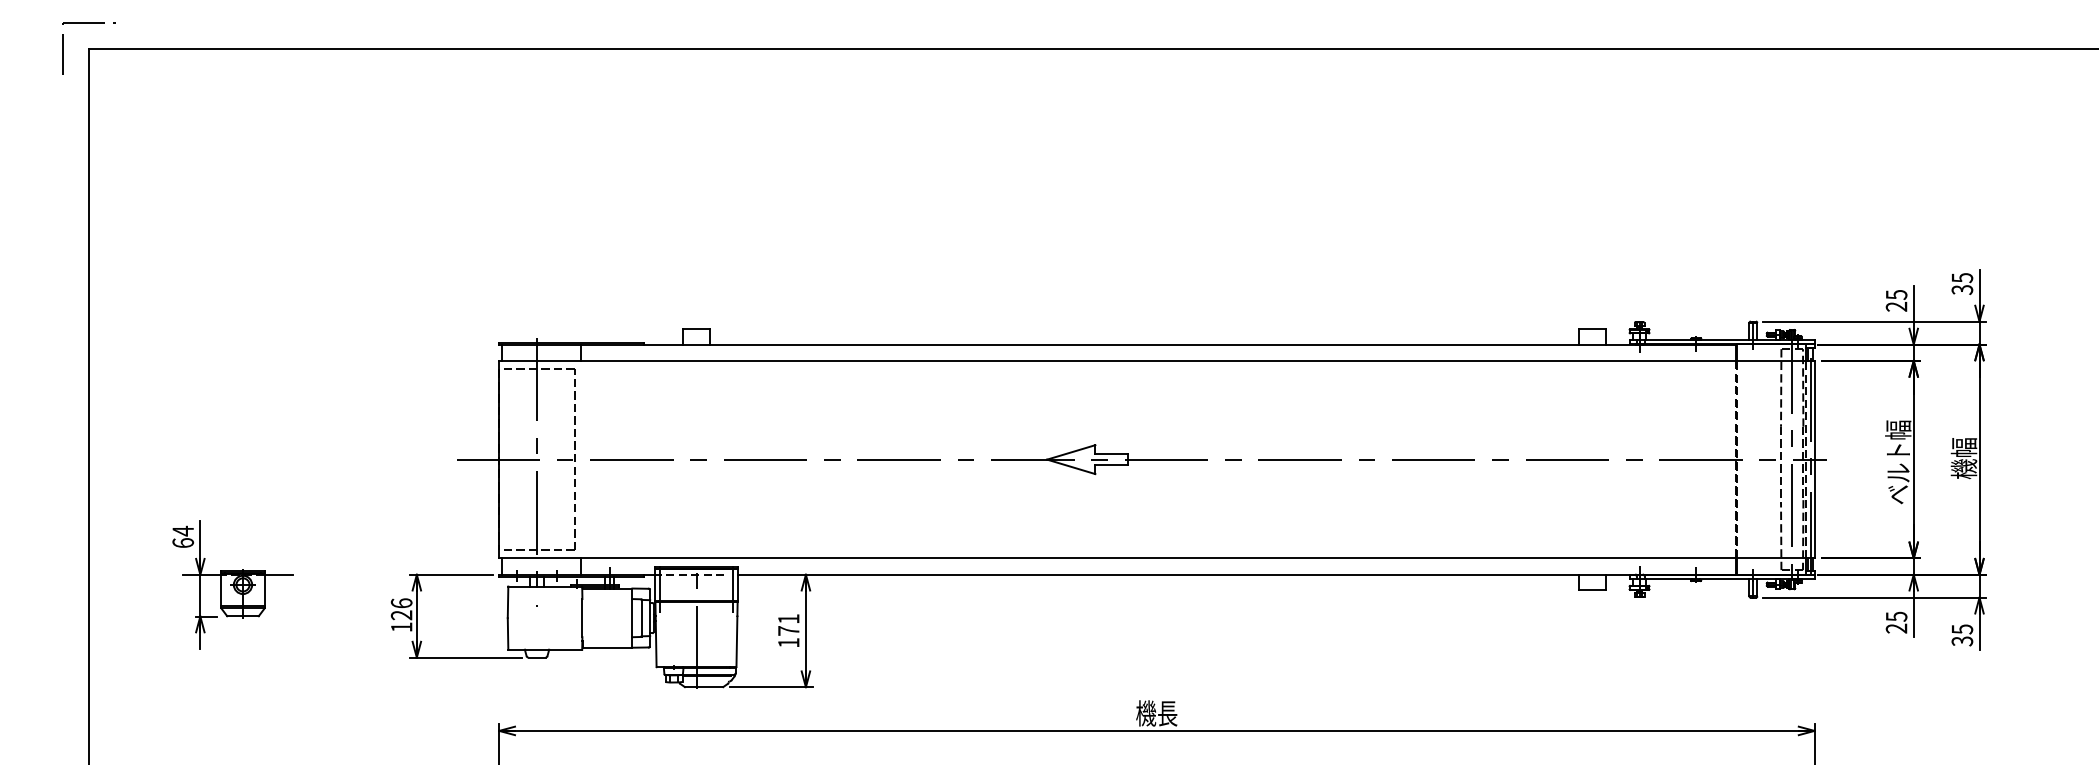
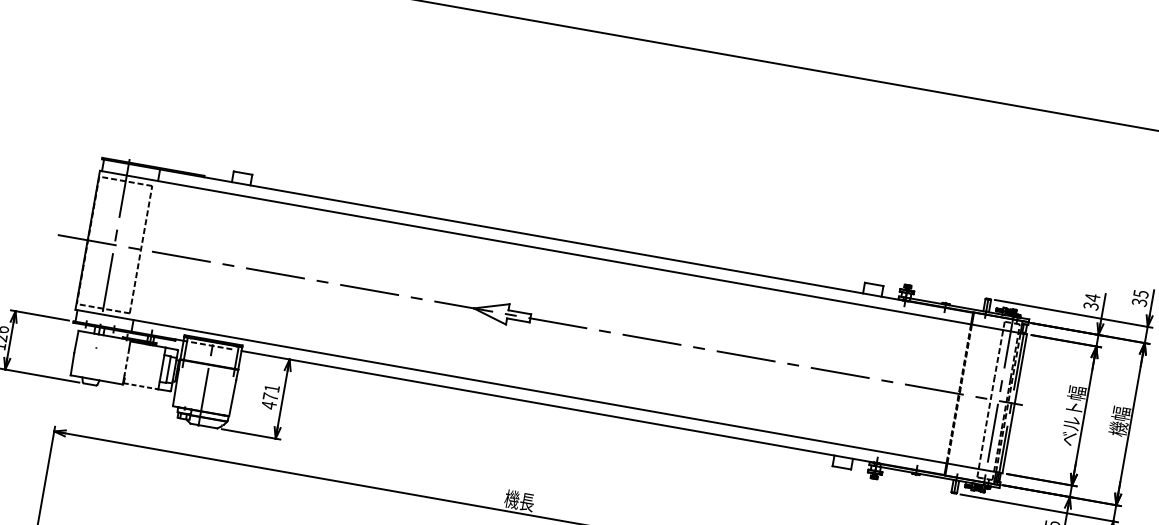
text: (1896, 300) -> (1091, 301), 25 -> 34
line: (582, 618) -> (126, 362), solid -> dashed
text: (788, 642) -> (268, 405), 171 -> 471
line: (607, 647) -> (140, 386), solid -> dashed

